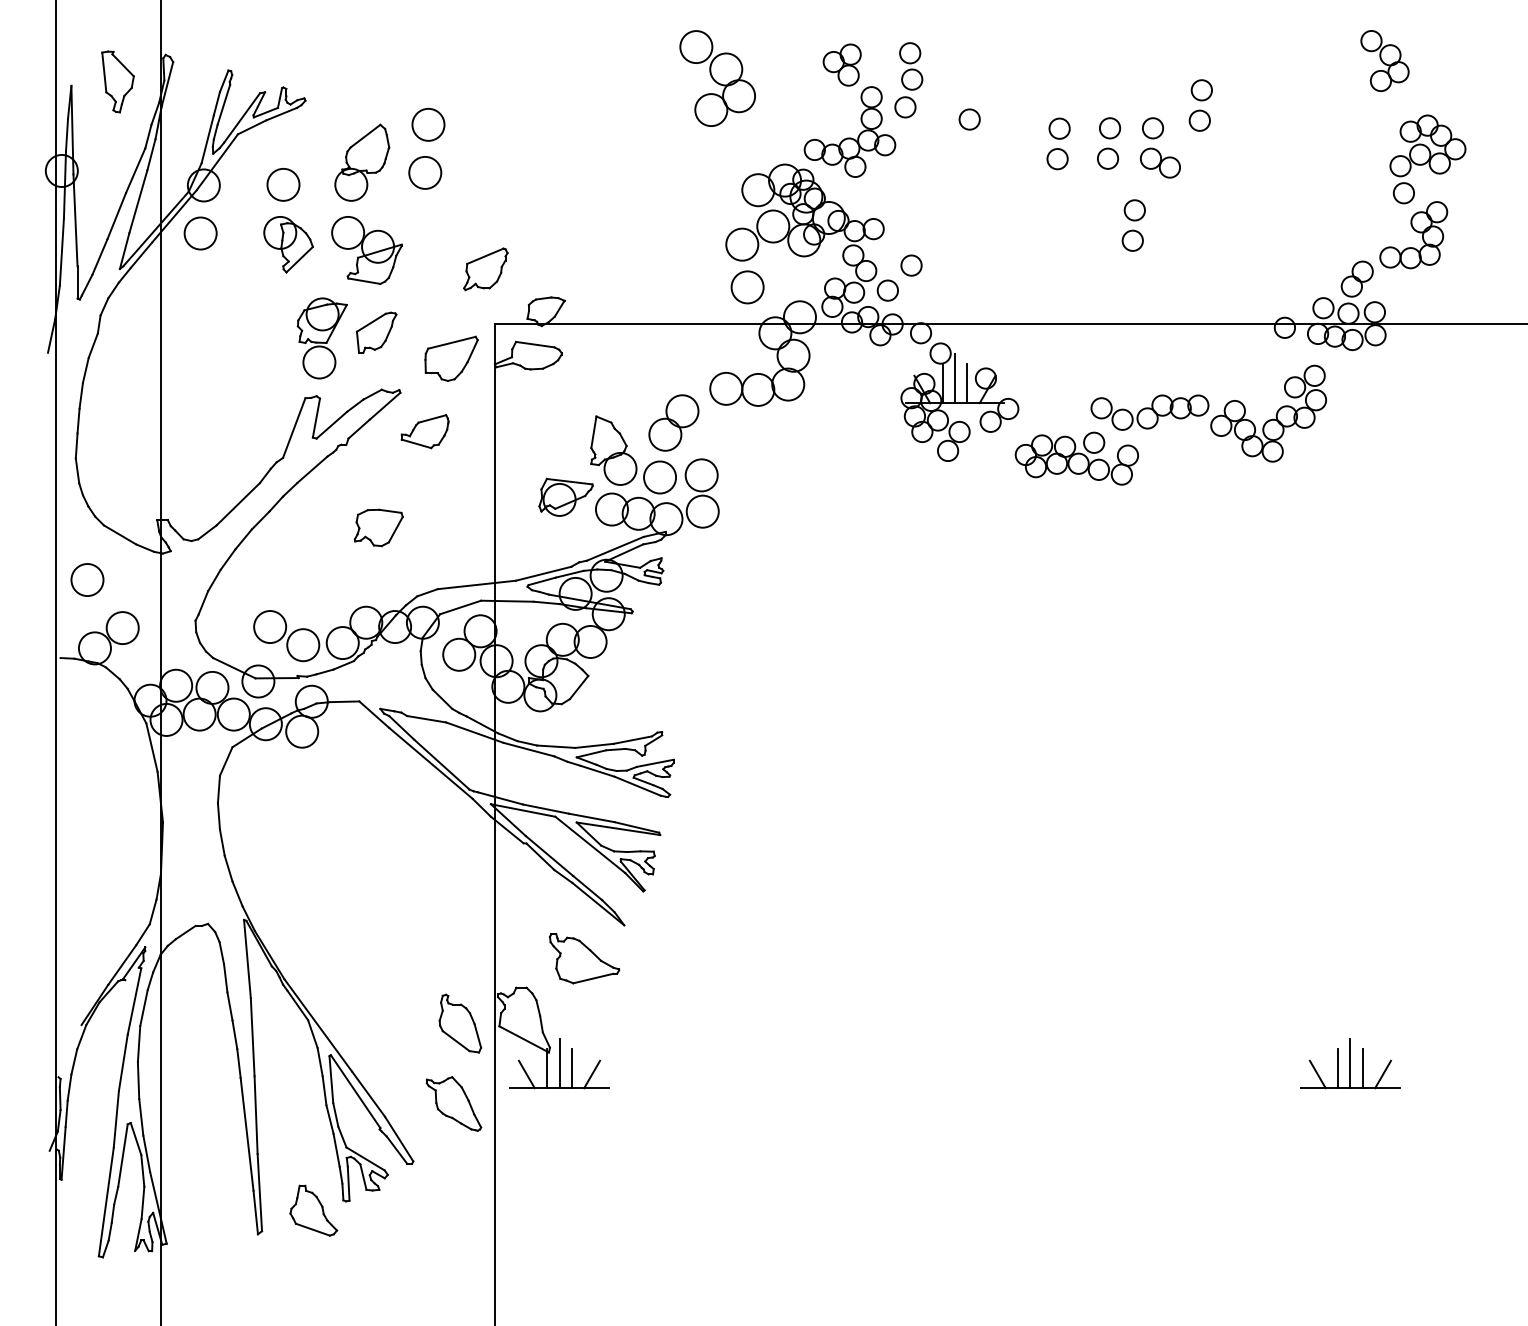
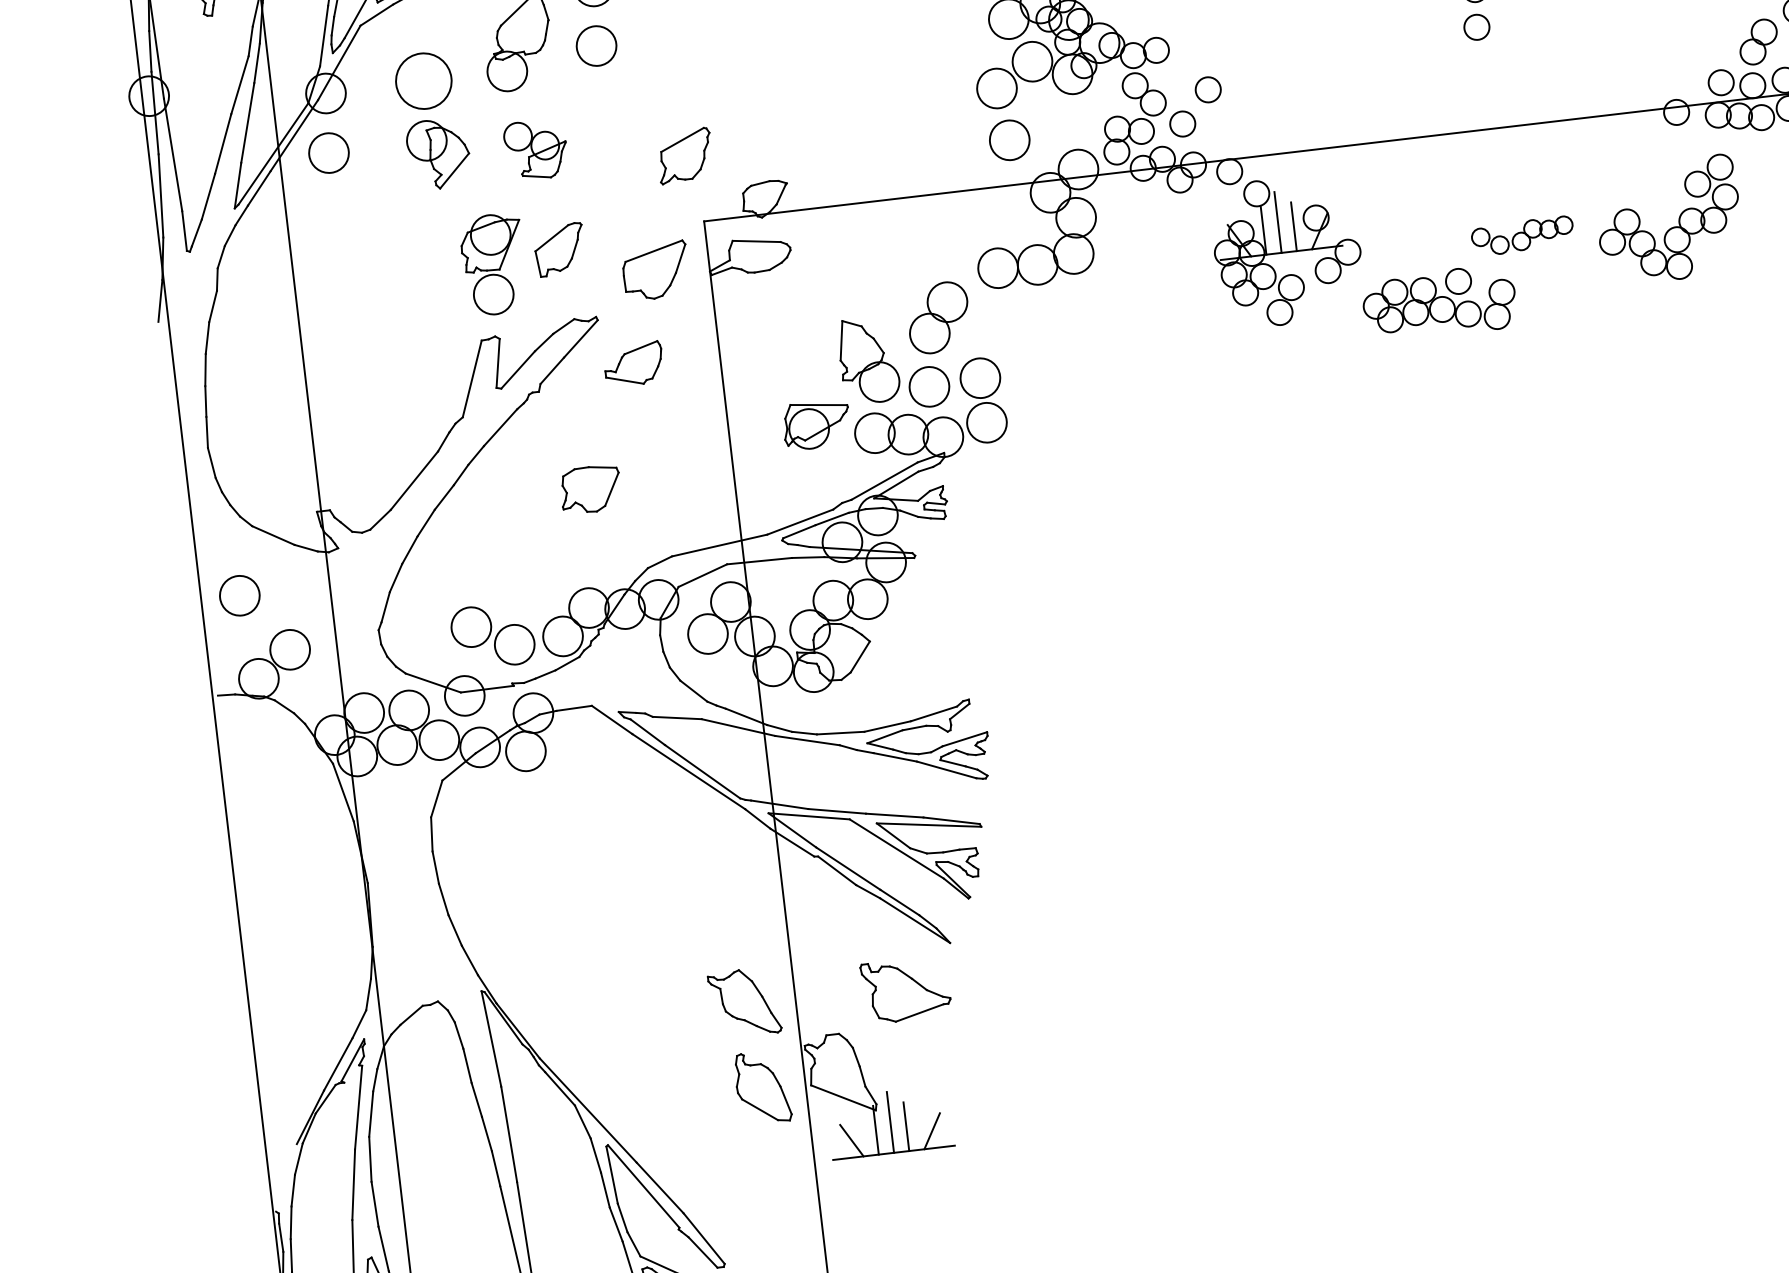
circle: (283, 184) -> (423, 80), size x1.4
part: (366, 250) -> (535, 150), size x0.7
part: (1149, 412) -> (1522, 236), size x0.7
part: (453, 1103) -> (744, 1002), moved

